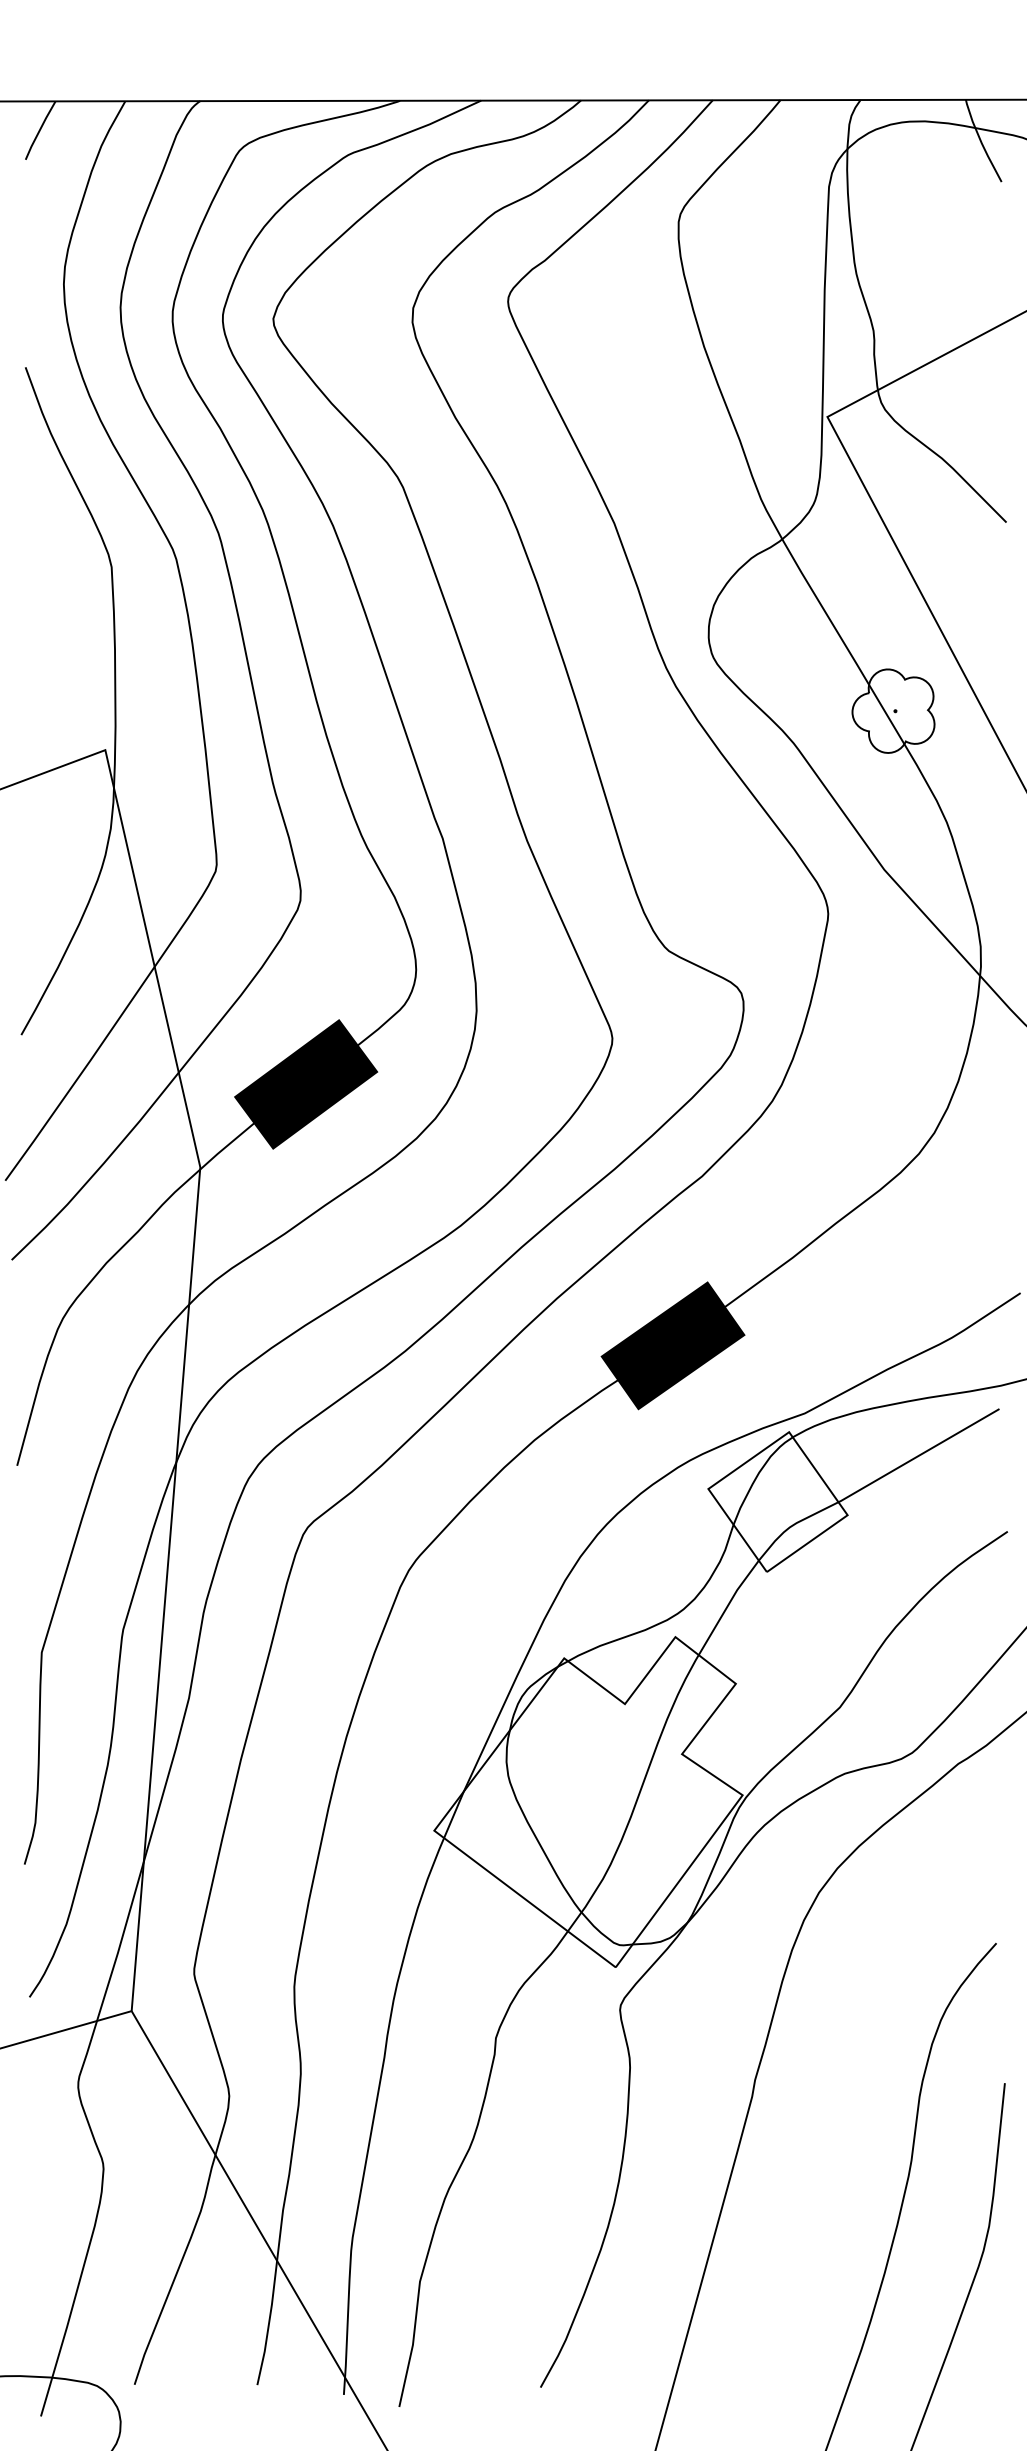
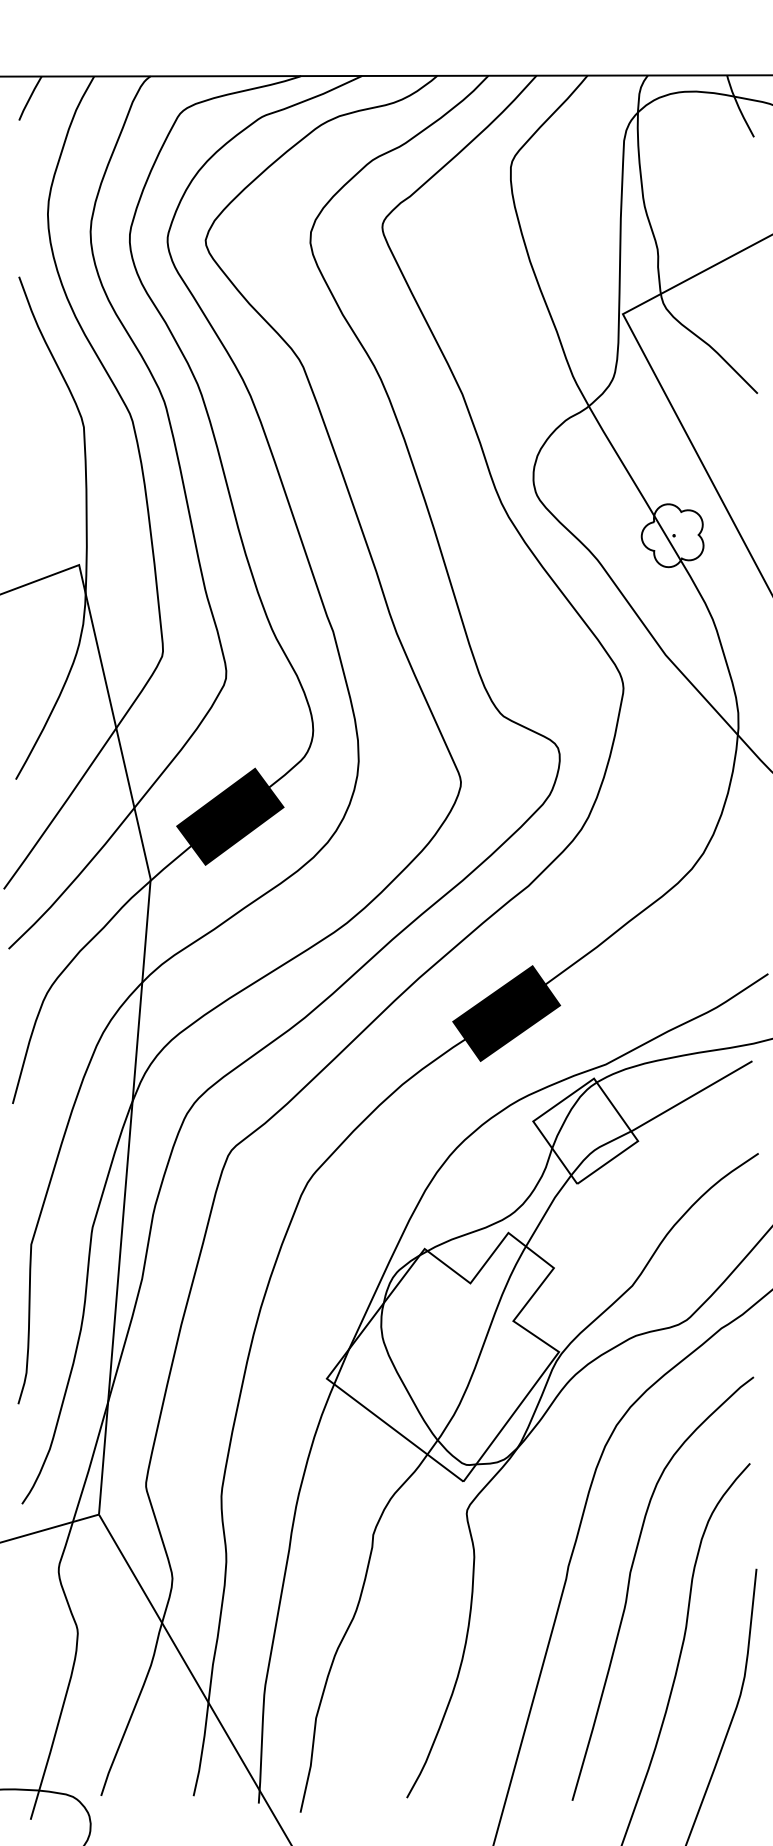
curve: (836, 2102) -> (629, 1583), added

